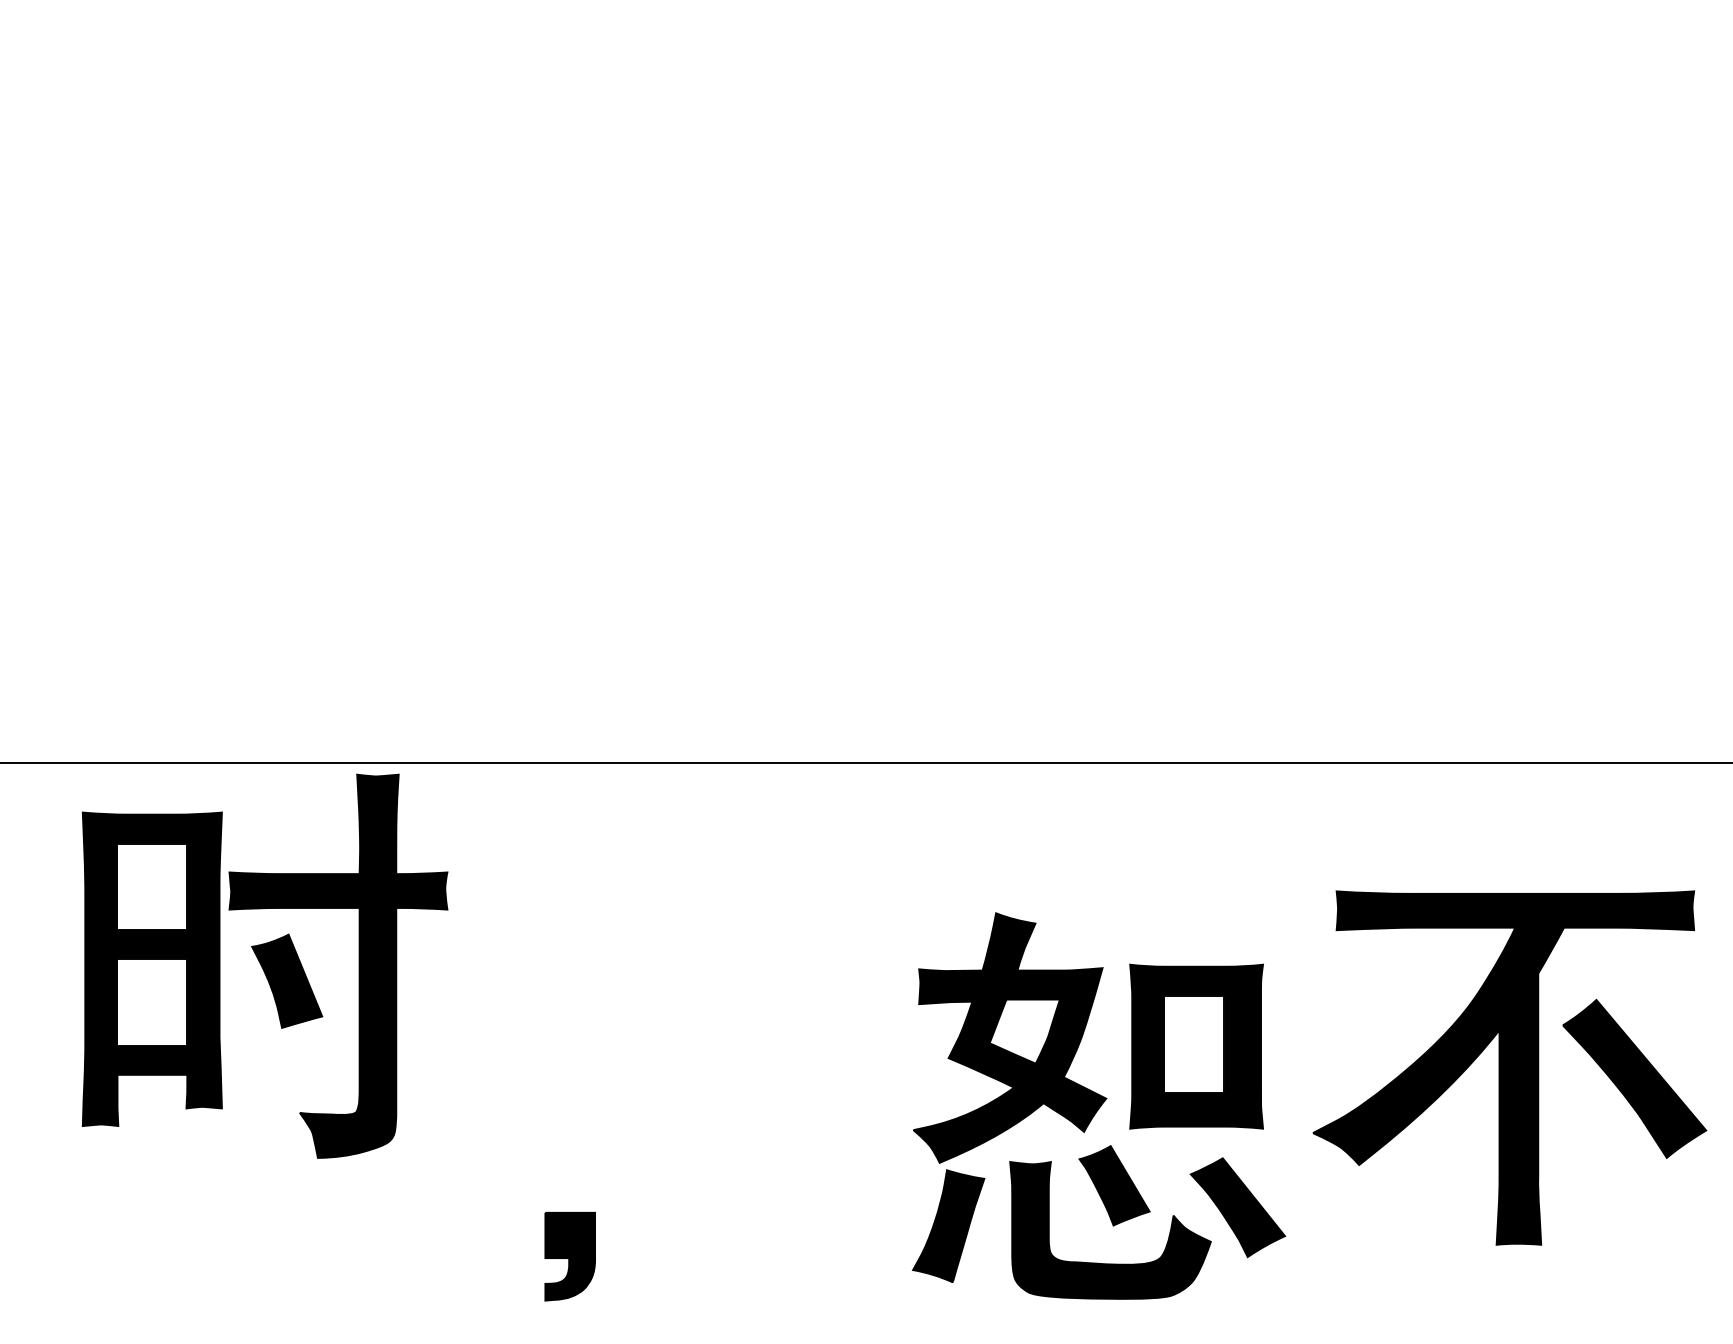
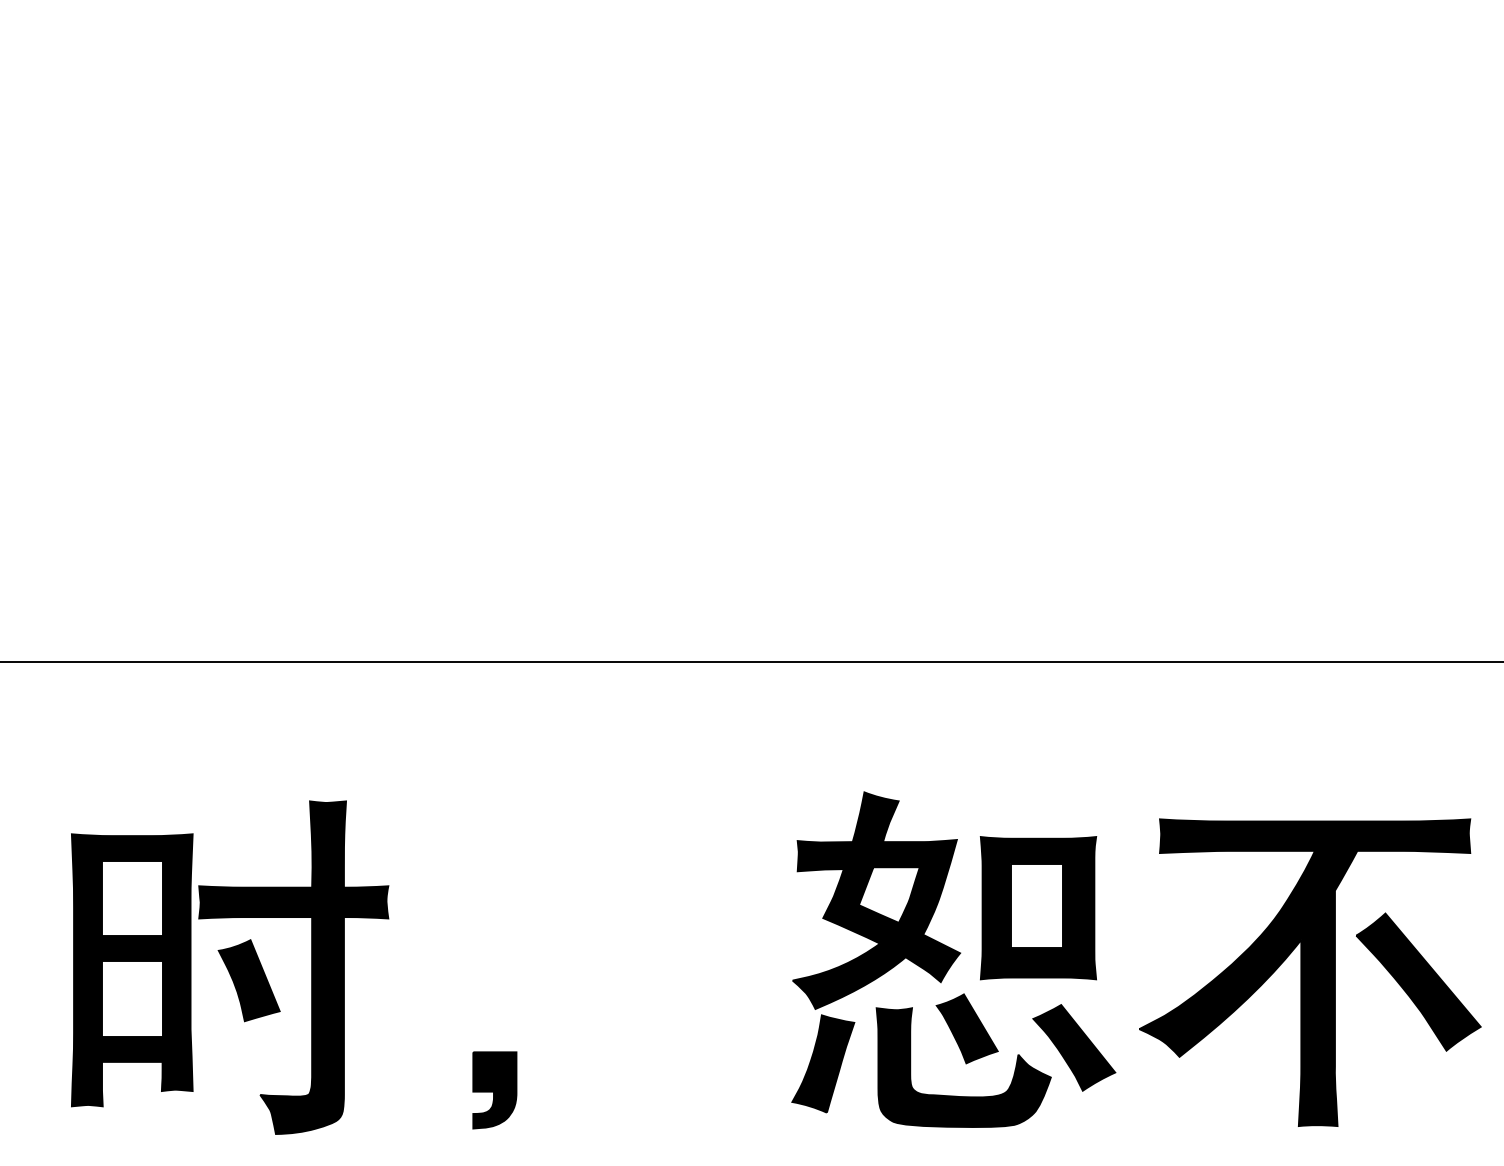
part: (264, 965) -> (229, 967), moved
part: (1509, 1067) -> (1309, 972), moved

